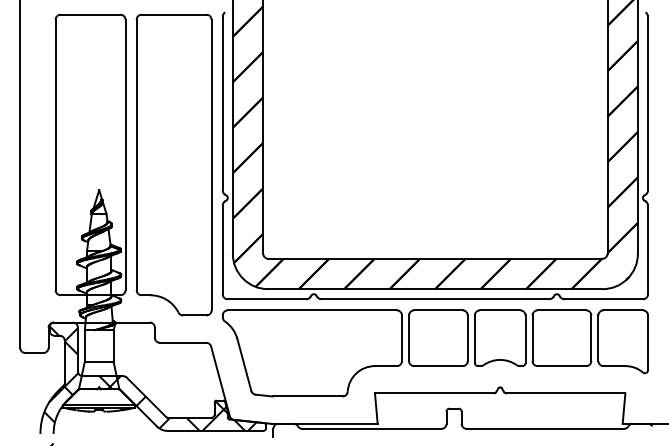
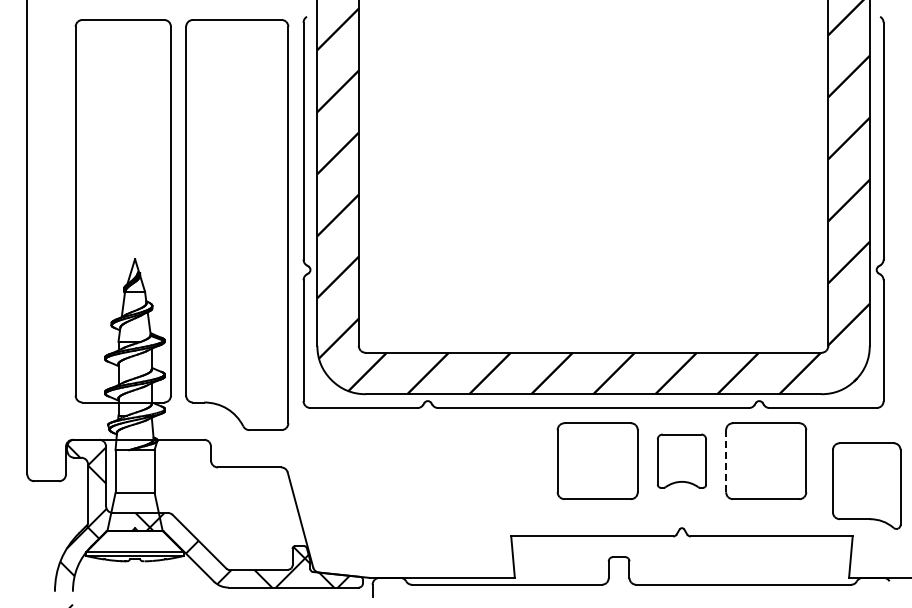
part: (499, 337) -> (681, 460), size x0.7
line: (532, 338) -> (726, 461), solid -> dashed
part: (623, 341) -> (866, 485), moved
part: (312, 353) -> (425, 481), removed

